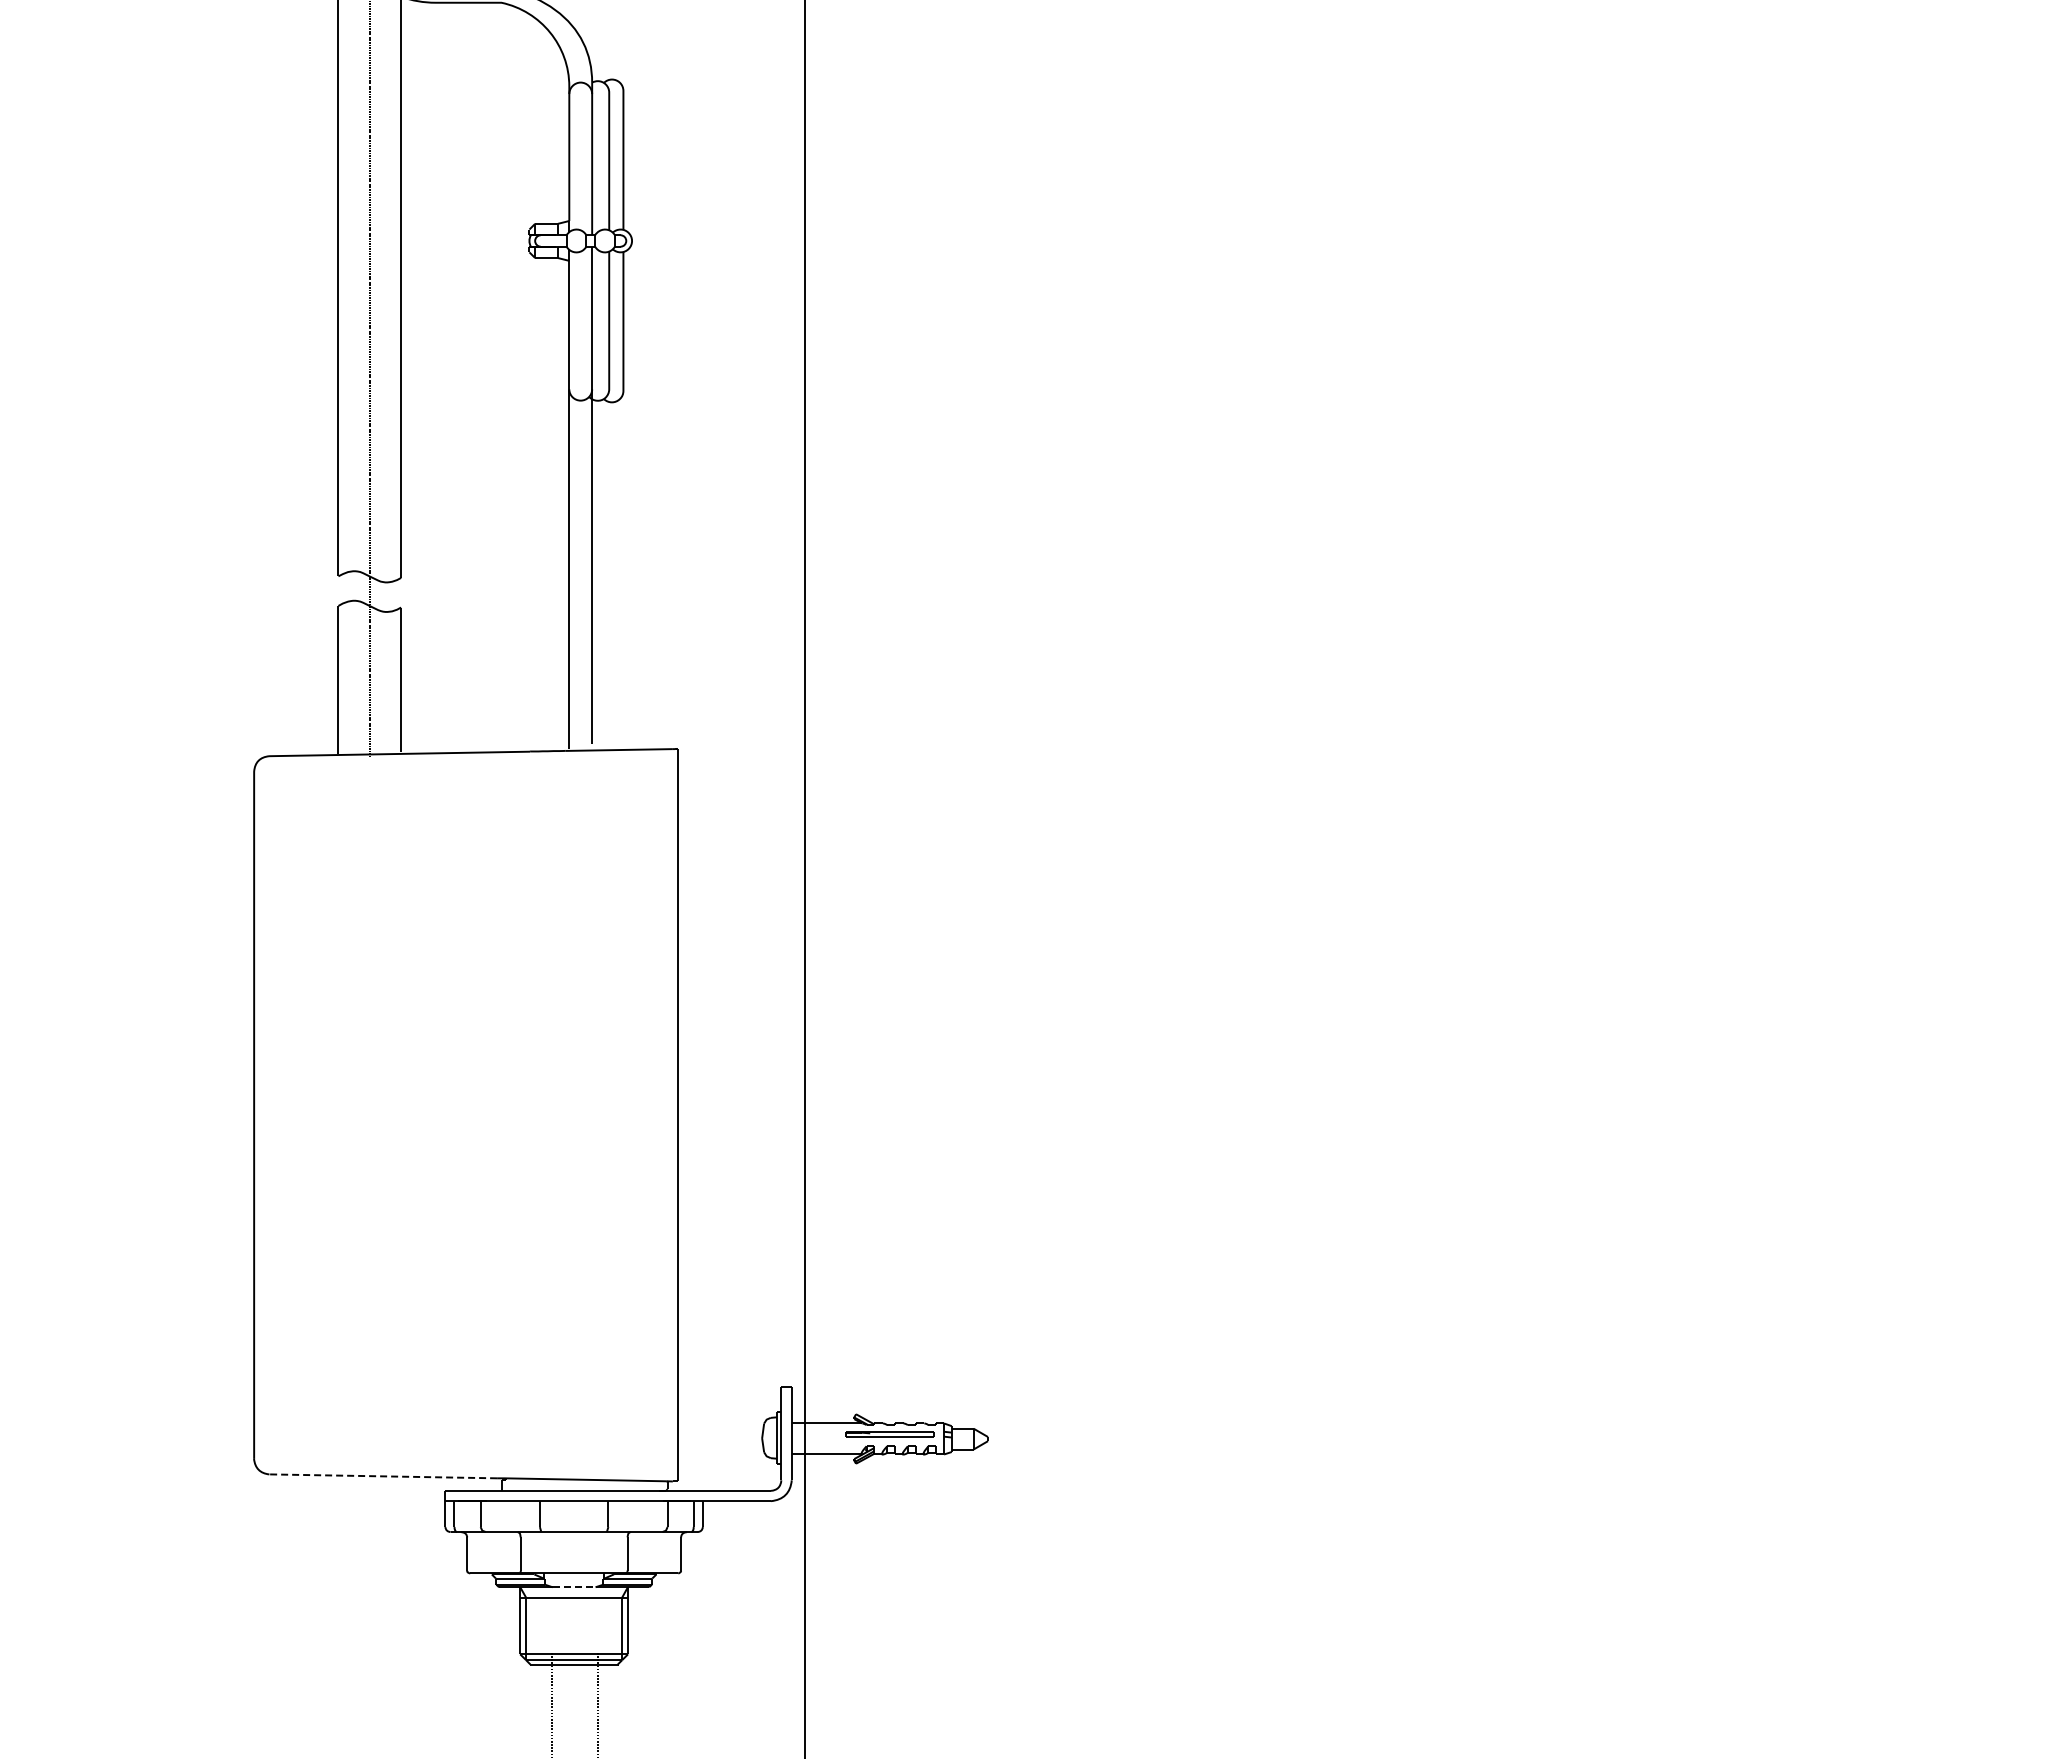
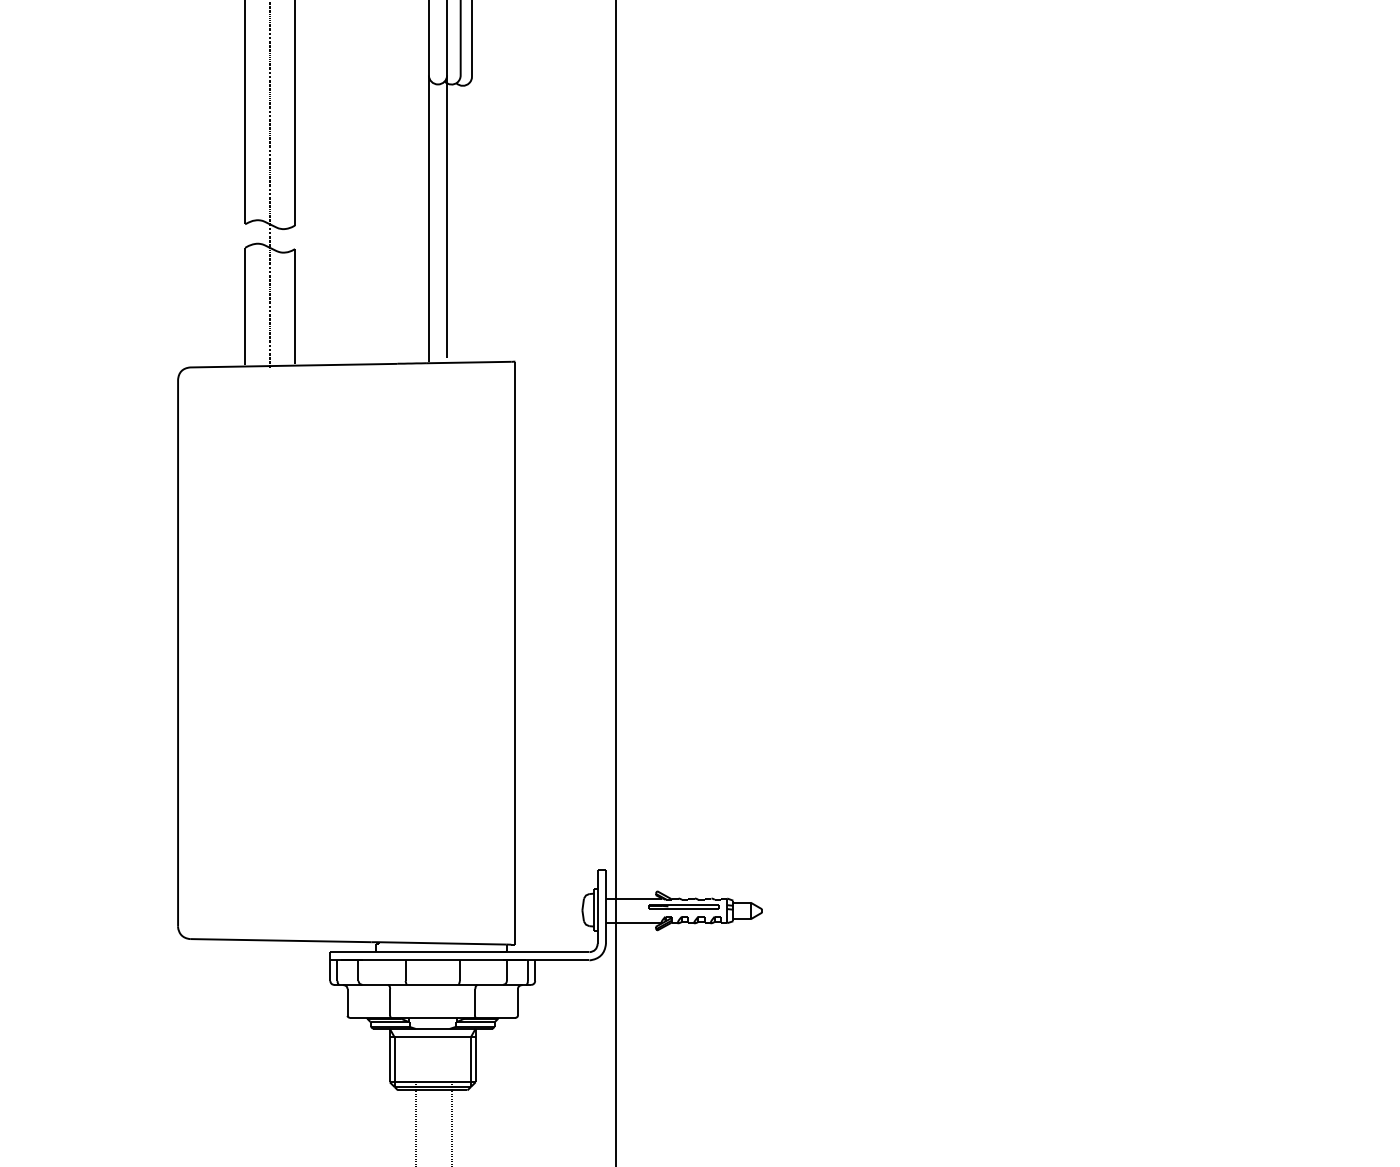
line: (383, 1476) -> (281, 940), dashed -> solid
line: (574, 1587) -> (433, 1029), dashed -> solid

